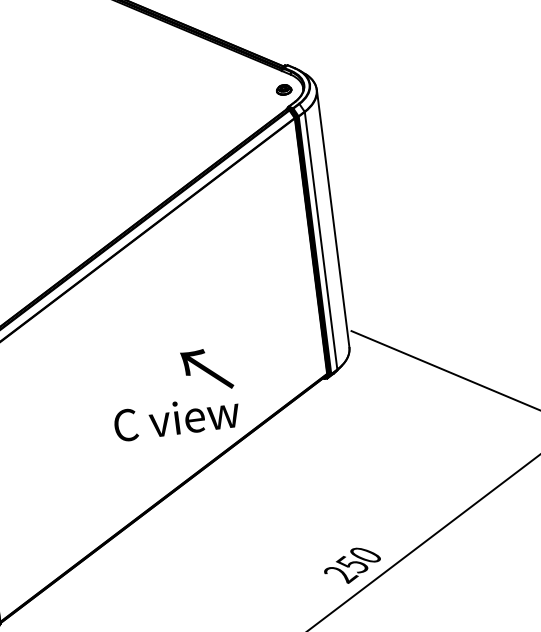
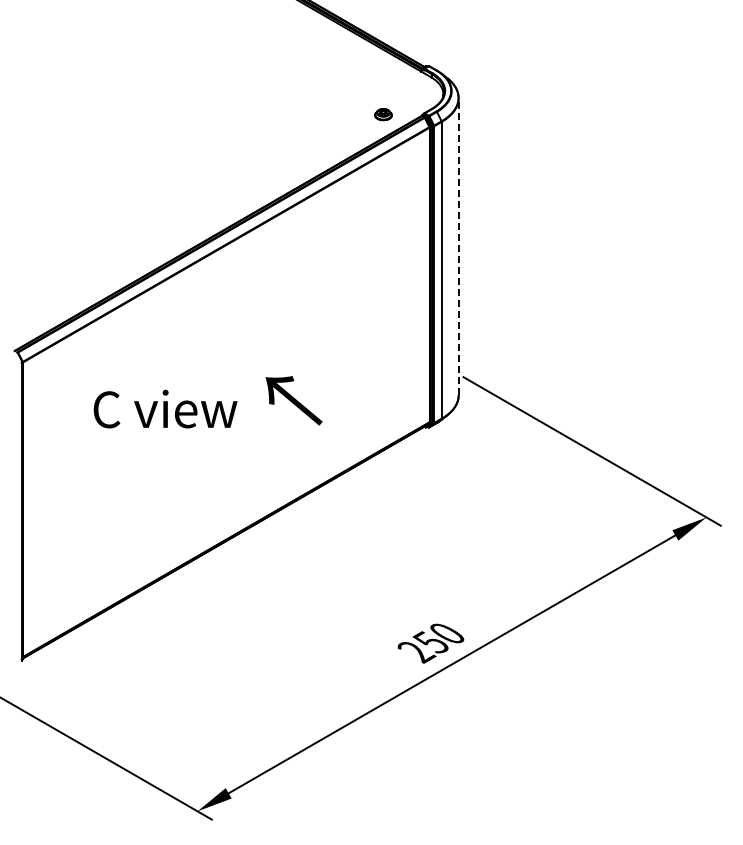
part: (284, 89) -> (383, 114), moved
line: (332, 218) -> (458, 246), solid -> dashed
text: (176, 417) -> (165, 408), moved

